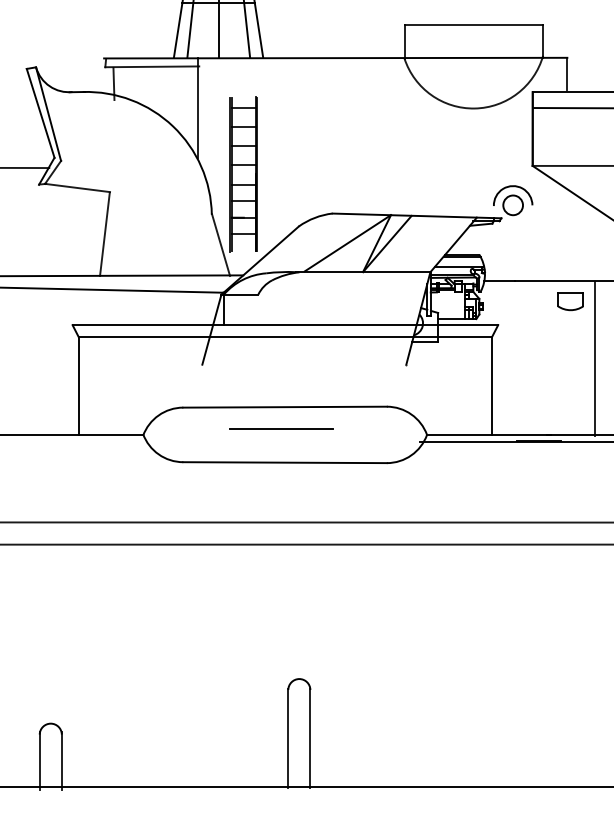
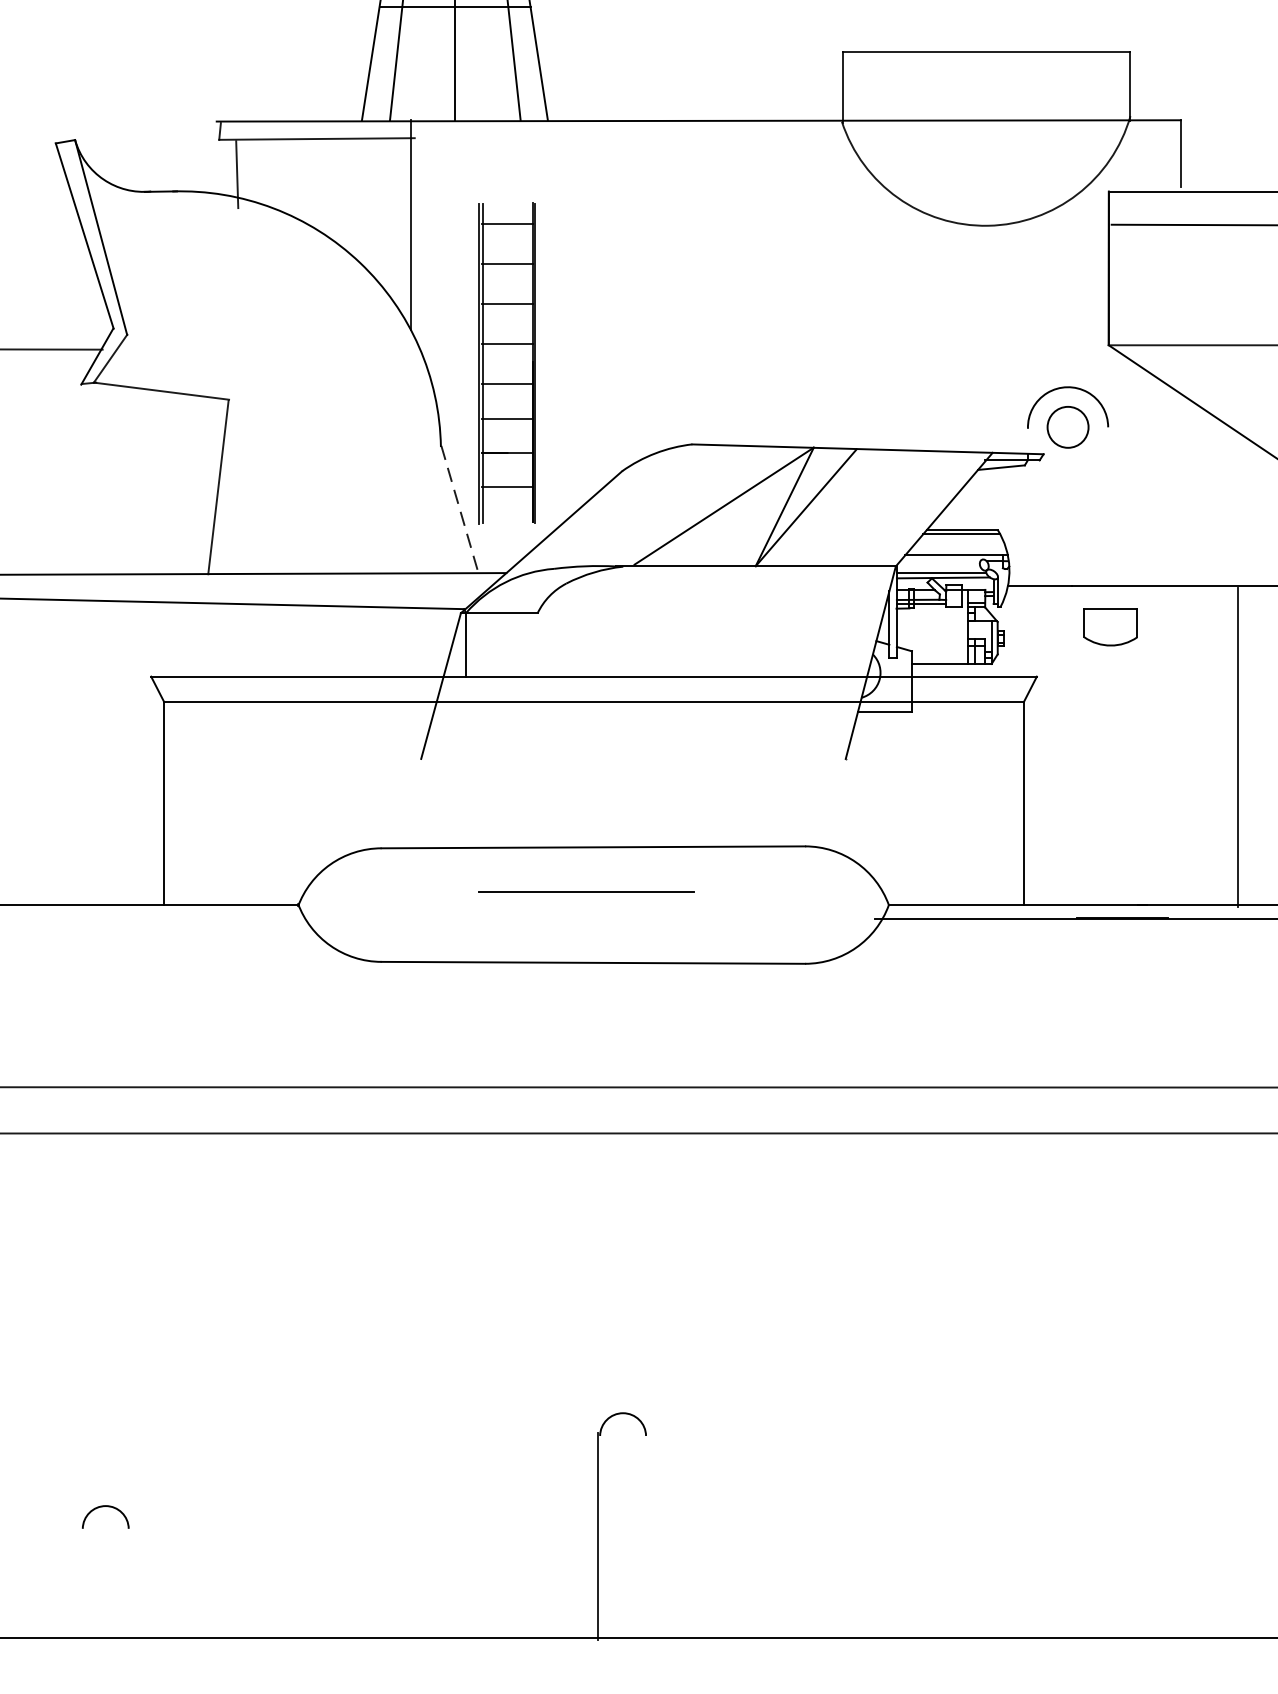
line: (221, 245) -> (461, 510), solid -> dashed
part: (570, 301) -> (1110, 627), moved
line: (309, 737) -> (644, 1534), removed
line: (39, 760) -> (82, 1582), removed
line: (61, 760) -> (128, 1582), removed

